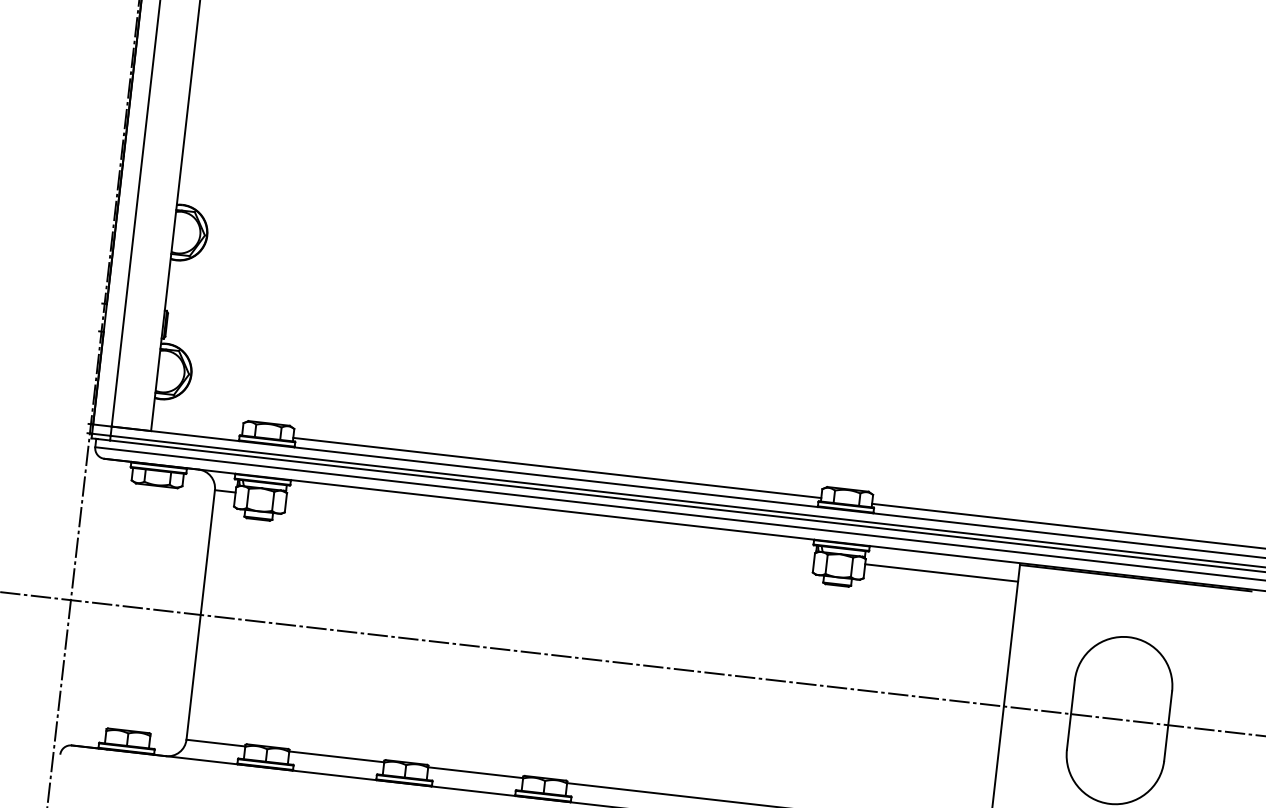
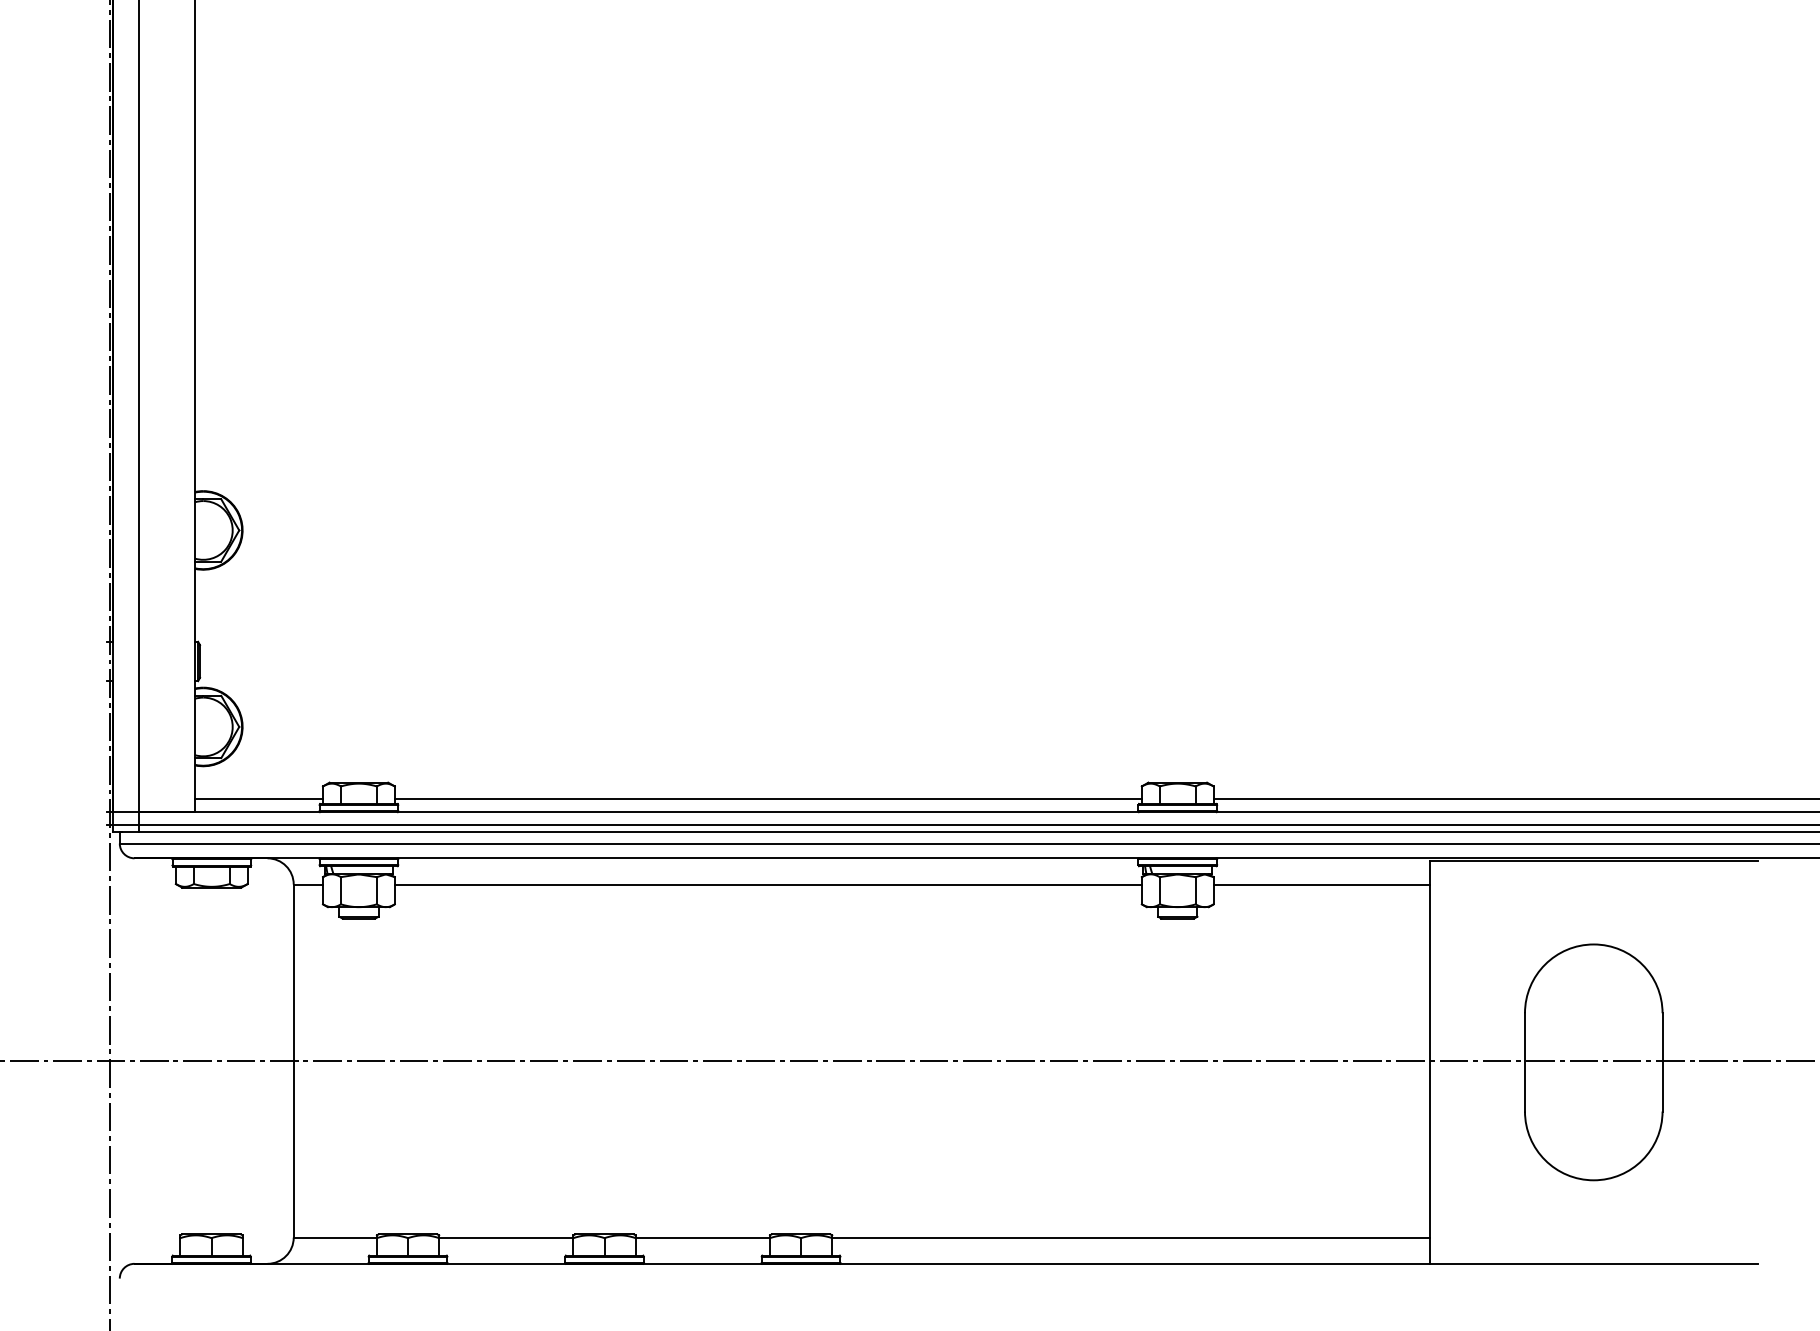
line: (196, 427) -> (258, 799), added
line: (549, 528) -> (767, 884), added

